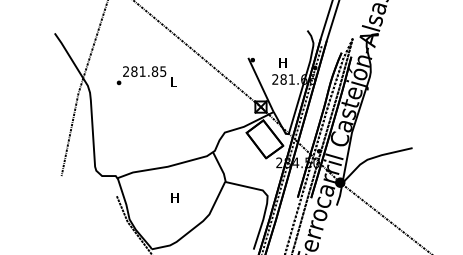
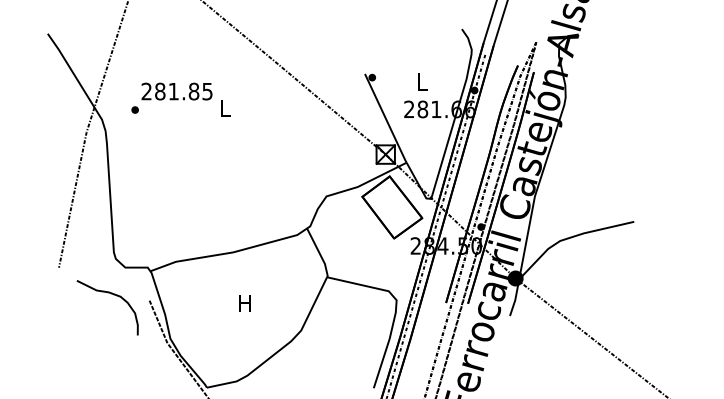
text: (282, 62) -> (421, 81), H -> L
text: (146, 76) -> (180, 99), moved
curve: (92, 192) -> (109, 294), added

